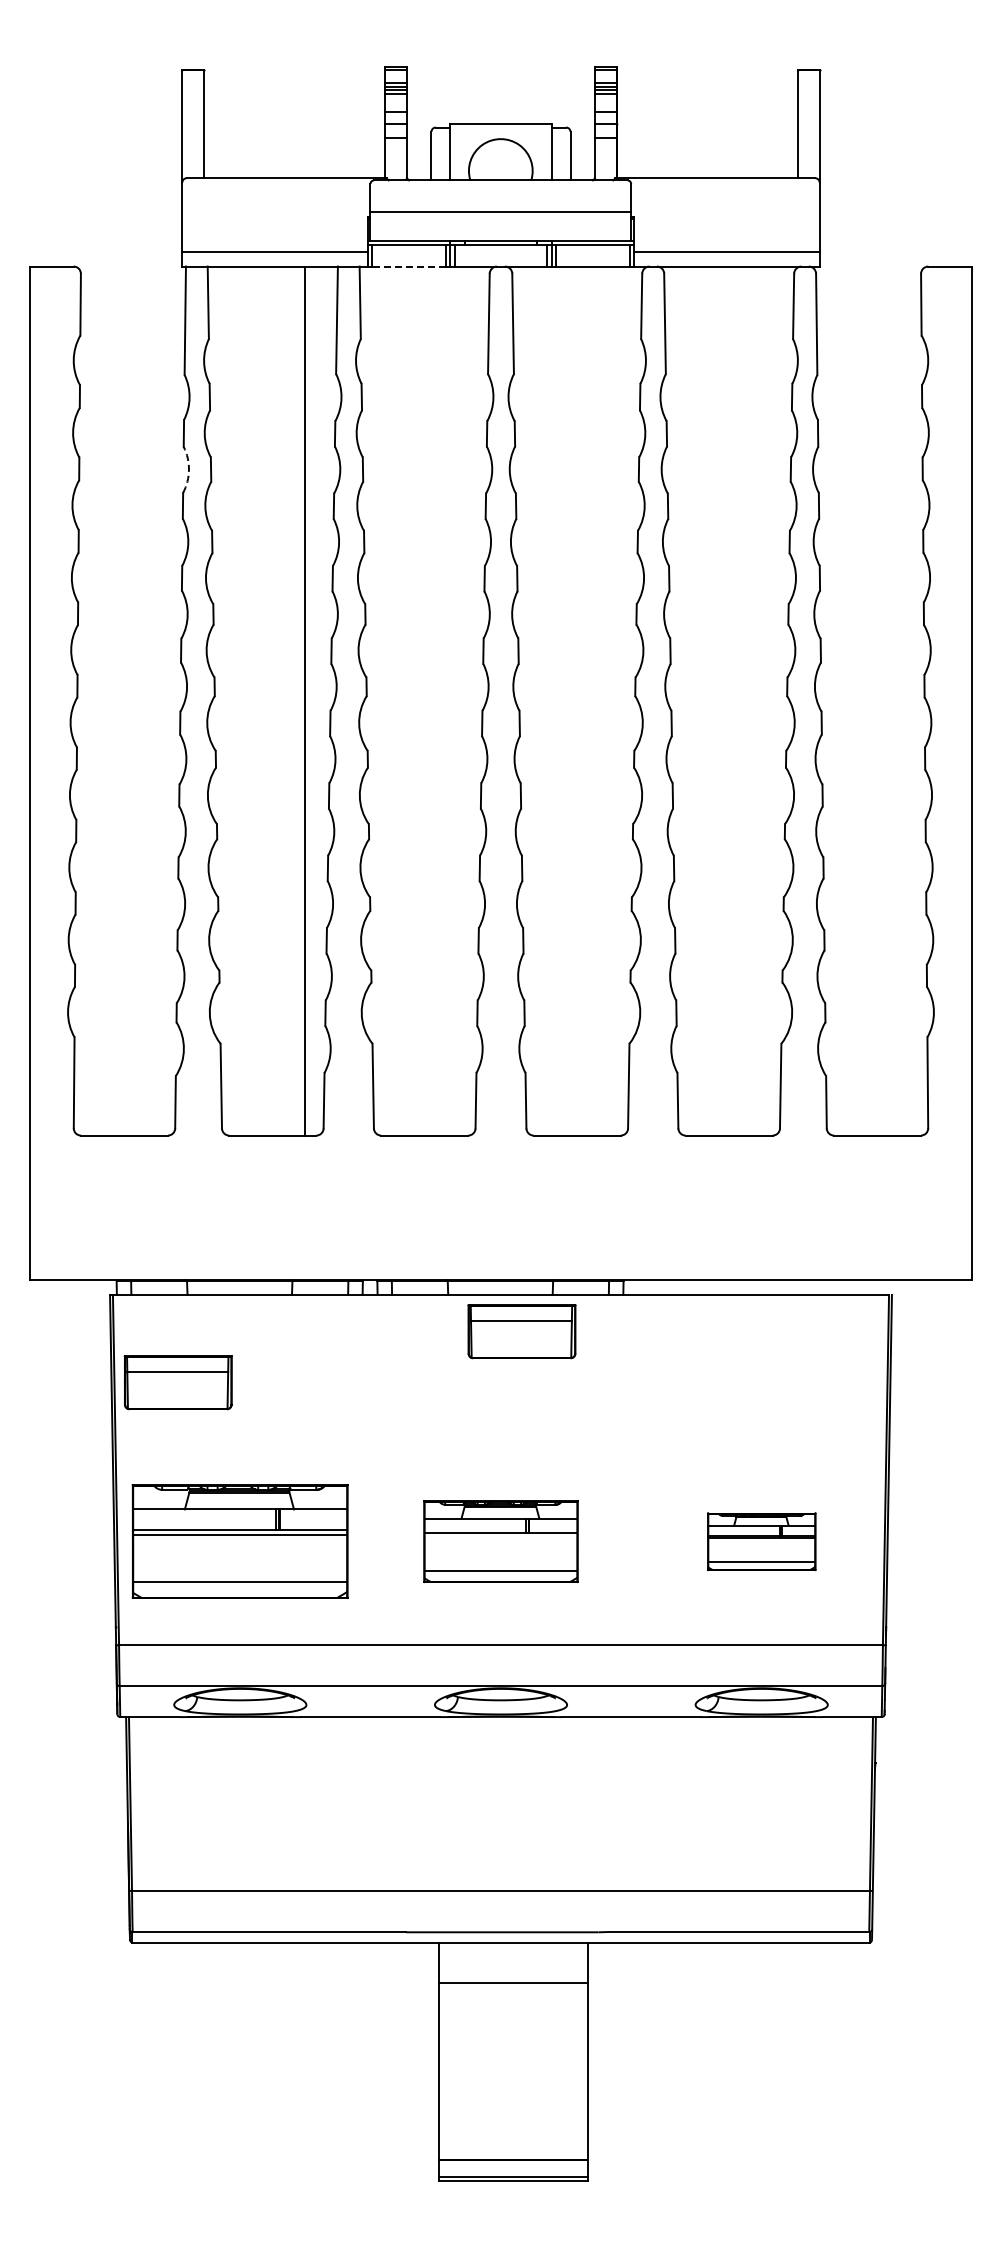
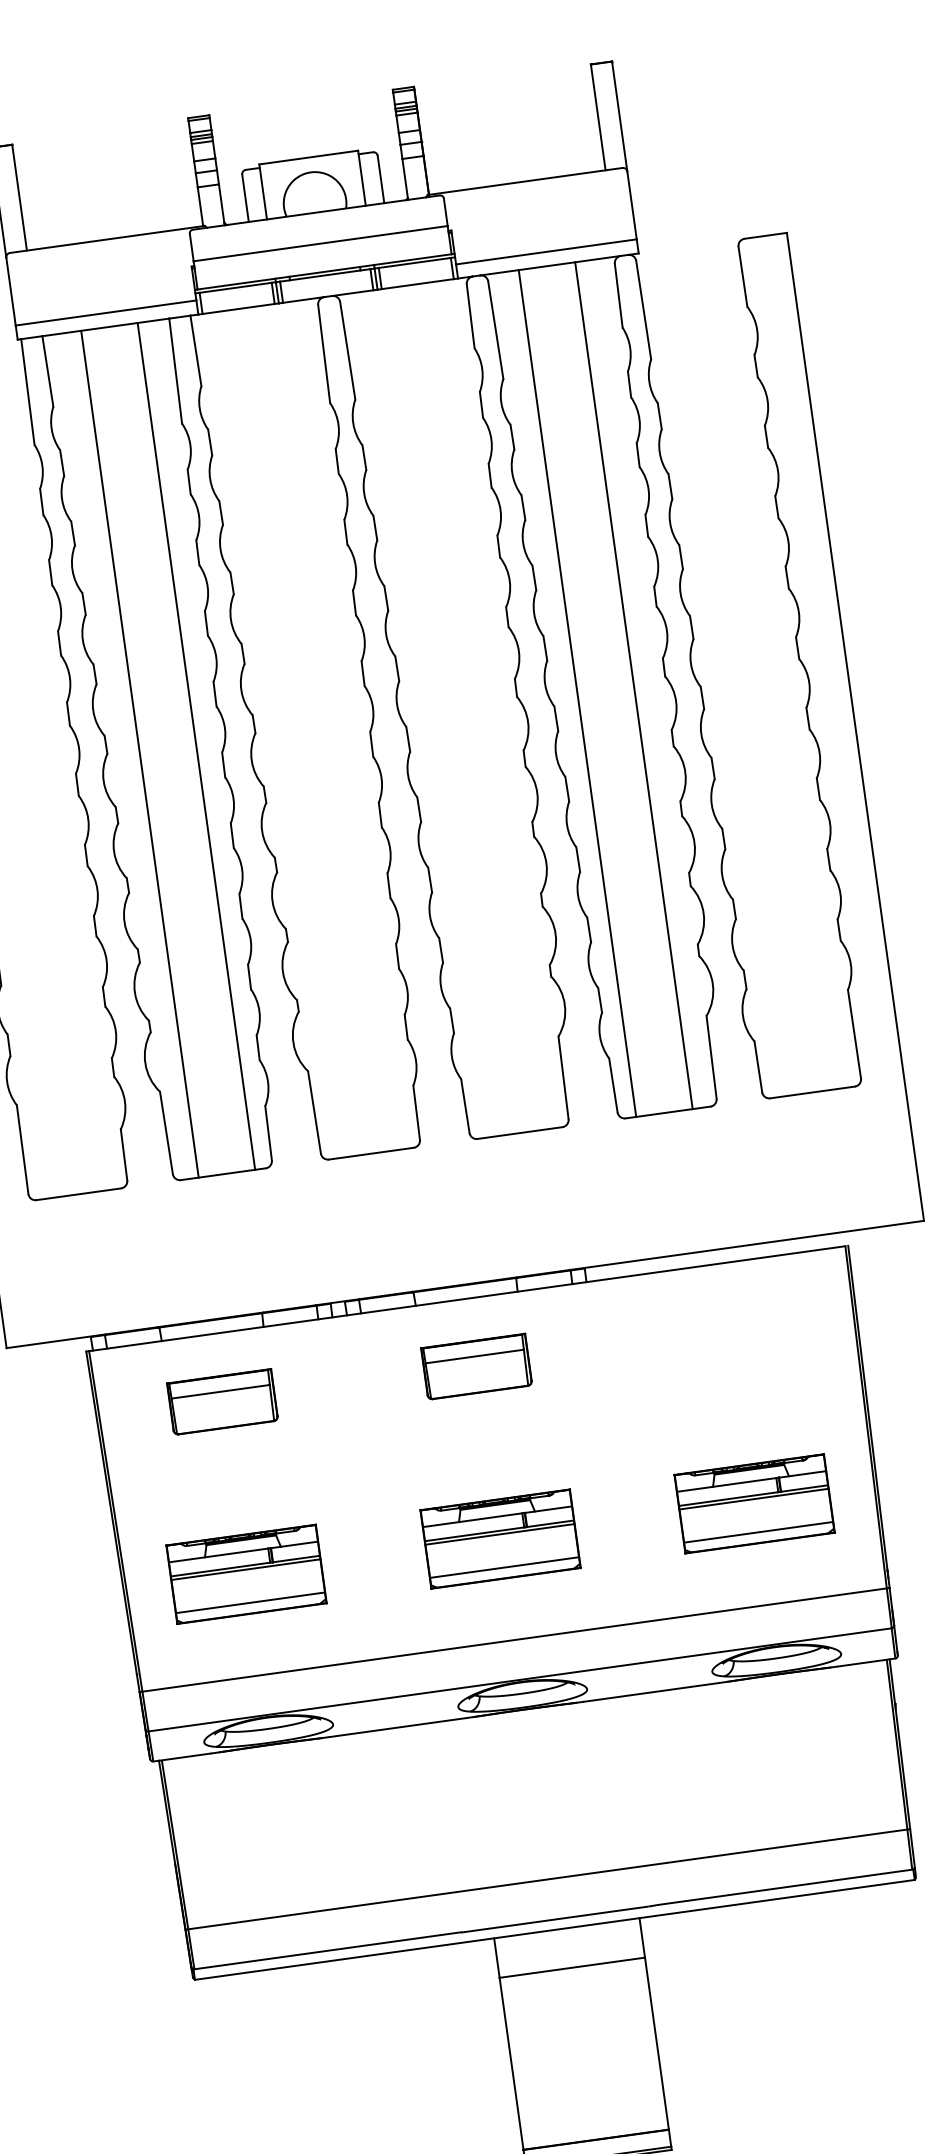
line: (409, 266) -> (239, 308), dashed -> solid
arc: (188, 469) -> (51, 536), dashed -> solid
line: (247, 700) -> (139, 753), added
line: (696, 700) -> (577, 692), added
line: (754, 700) -> (633, 685), added
part: (521, 1331) -> (476, 1366), moved
part: (177, 1382) -> (221, 1401), moved
line: (500, 1536) -> (499, 1534), added
part: (240, 1541) -> (246, 1574), size x0.71
part: (761, 1541) -> (754, 1503), size x1.43

